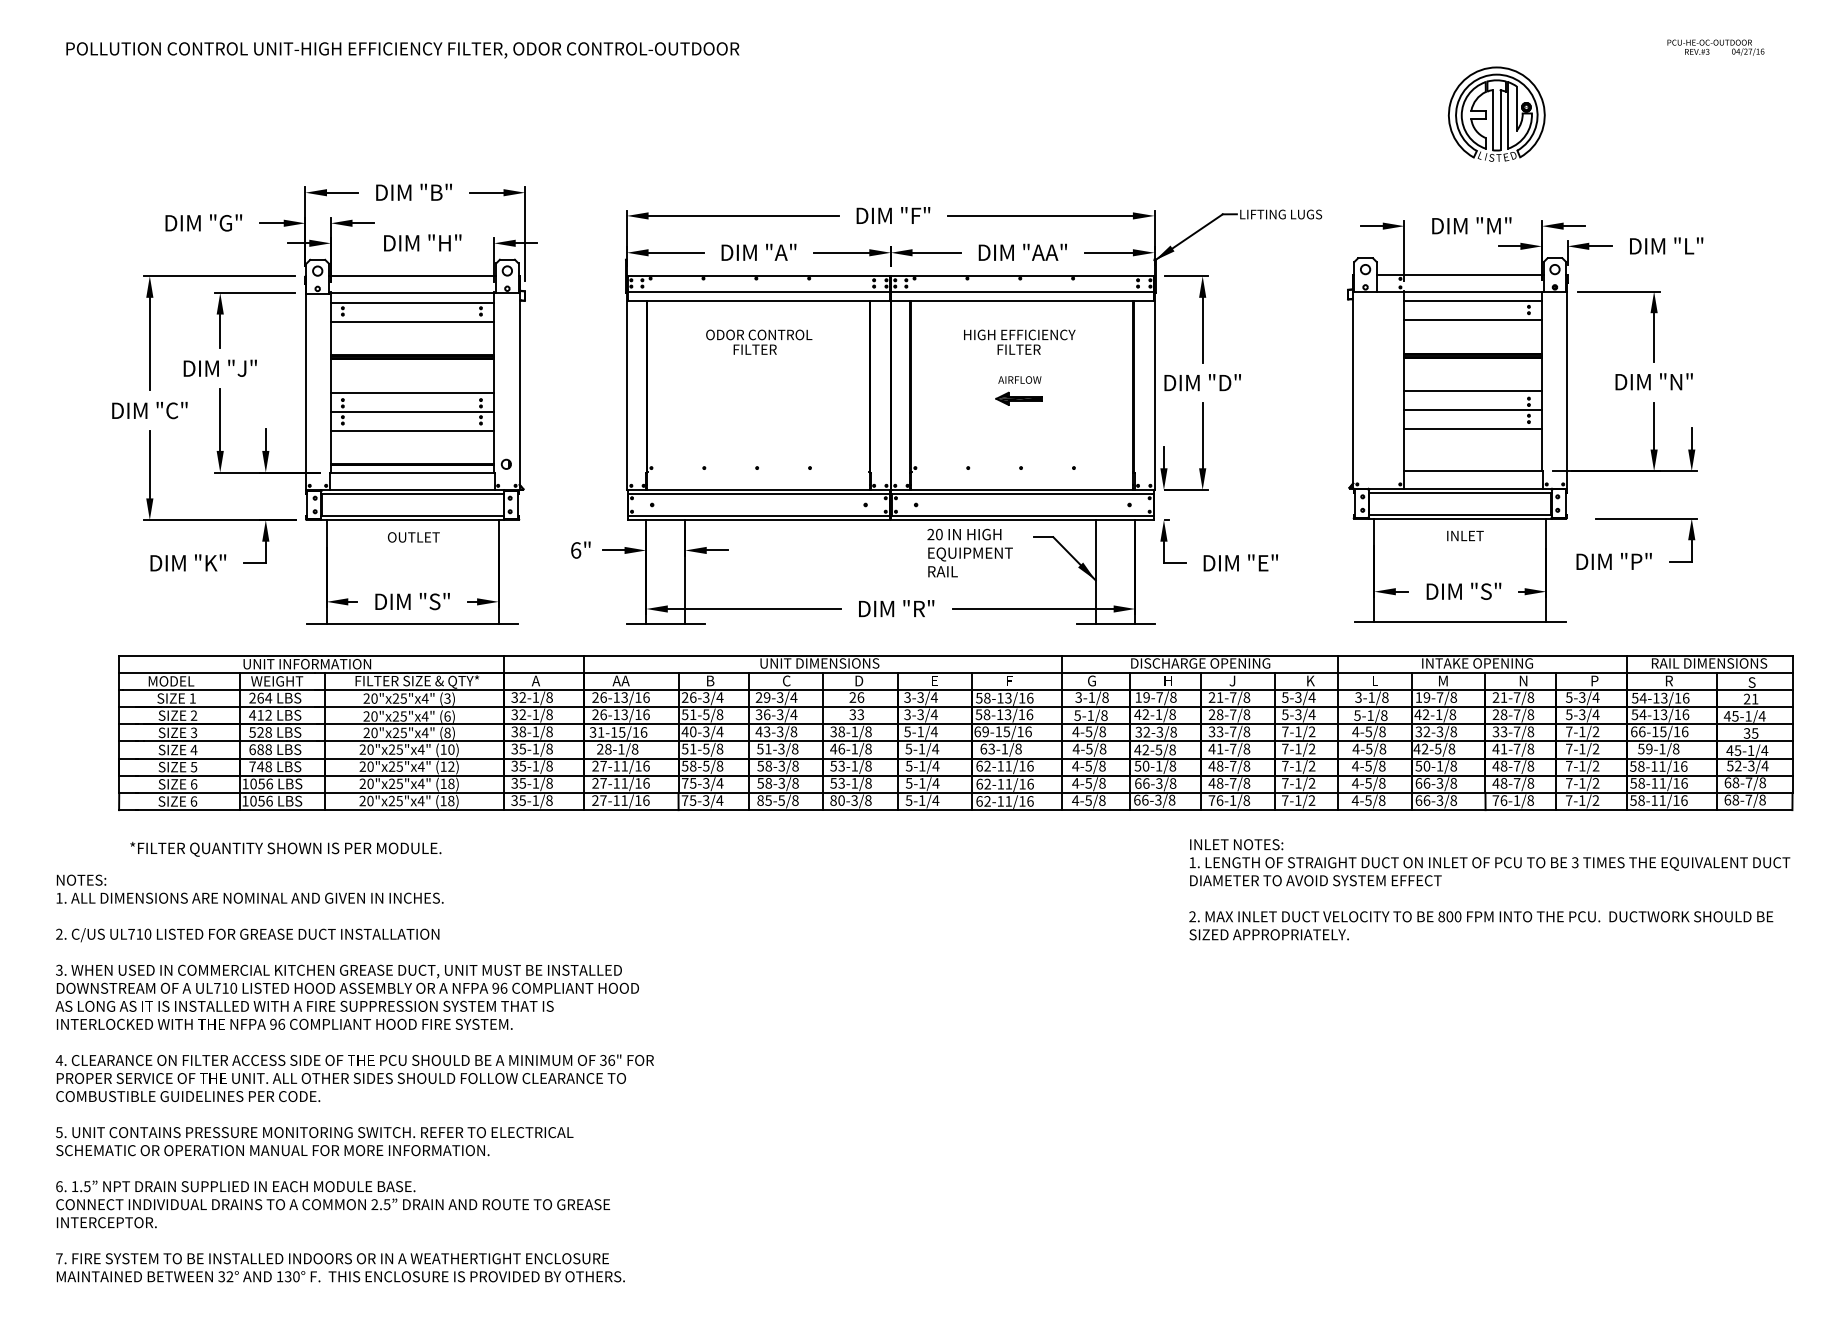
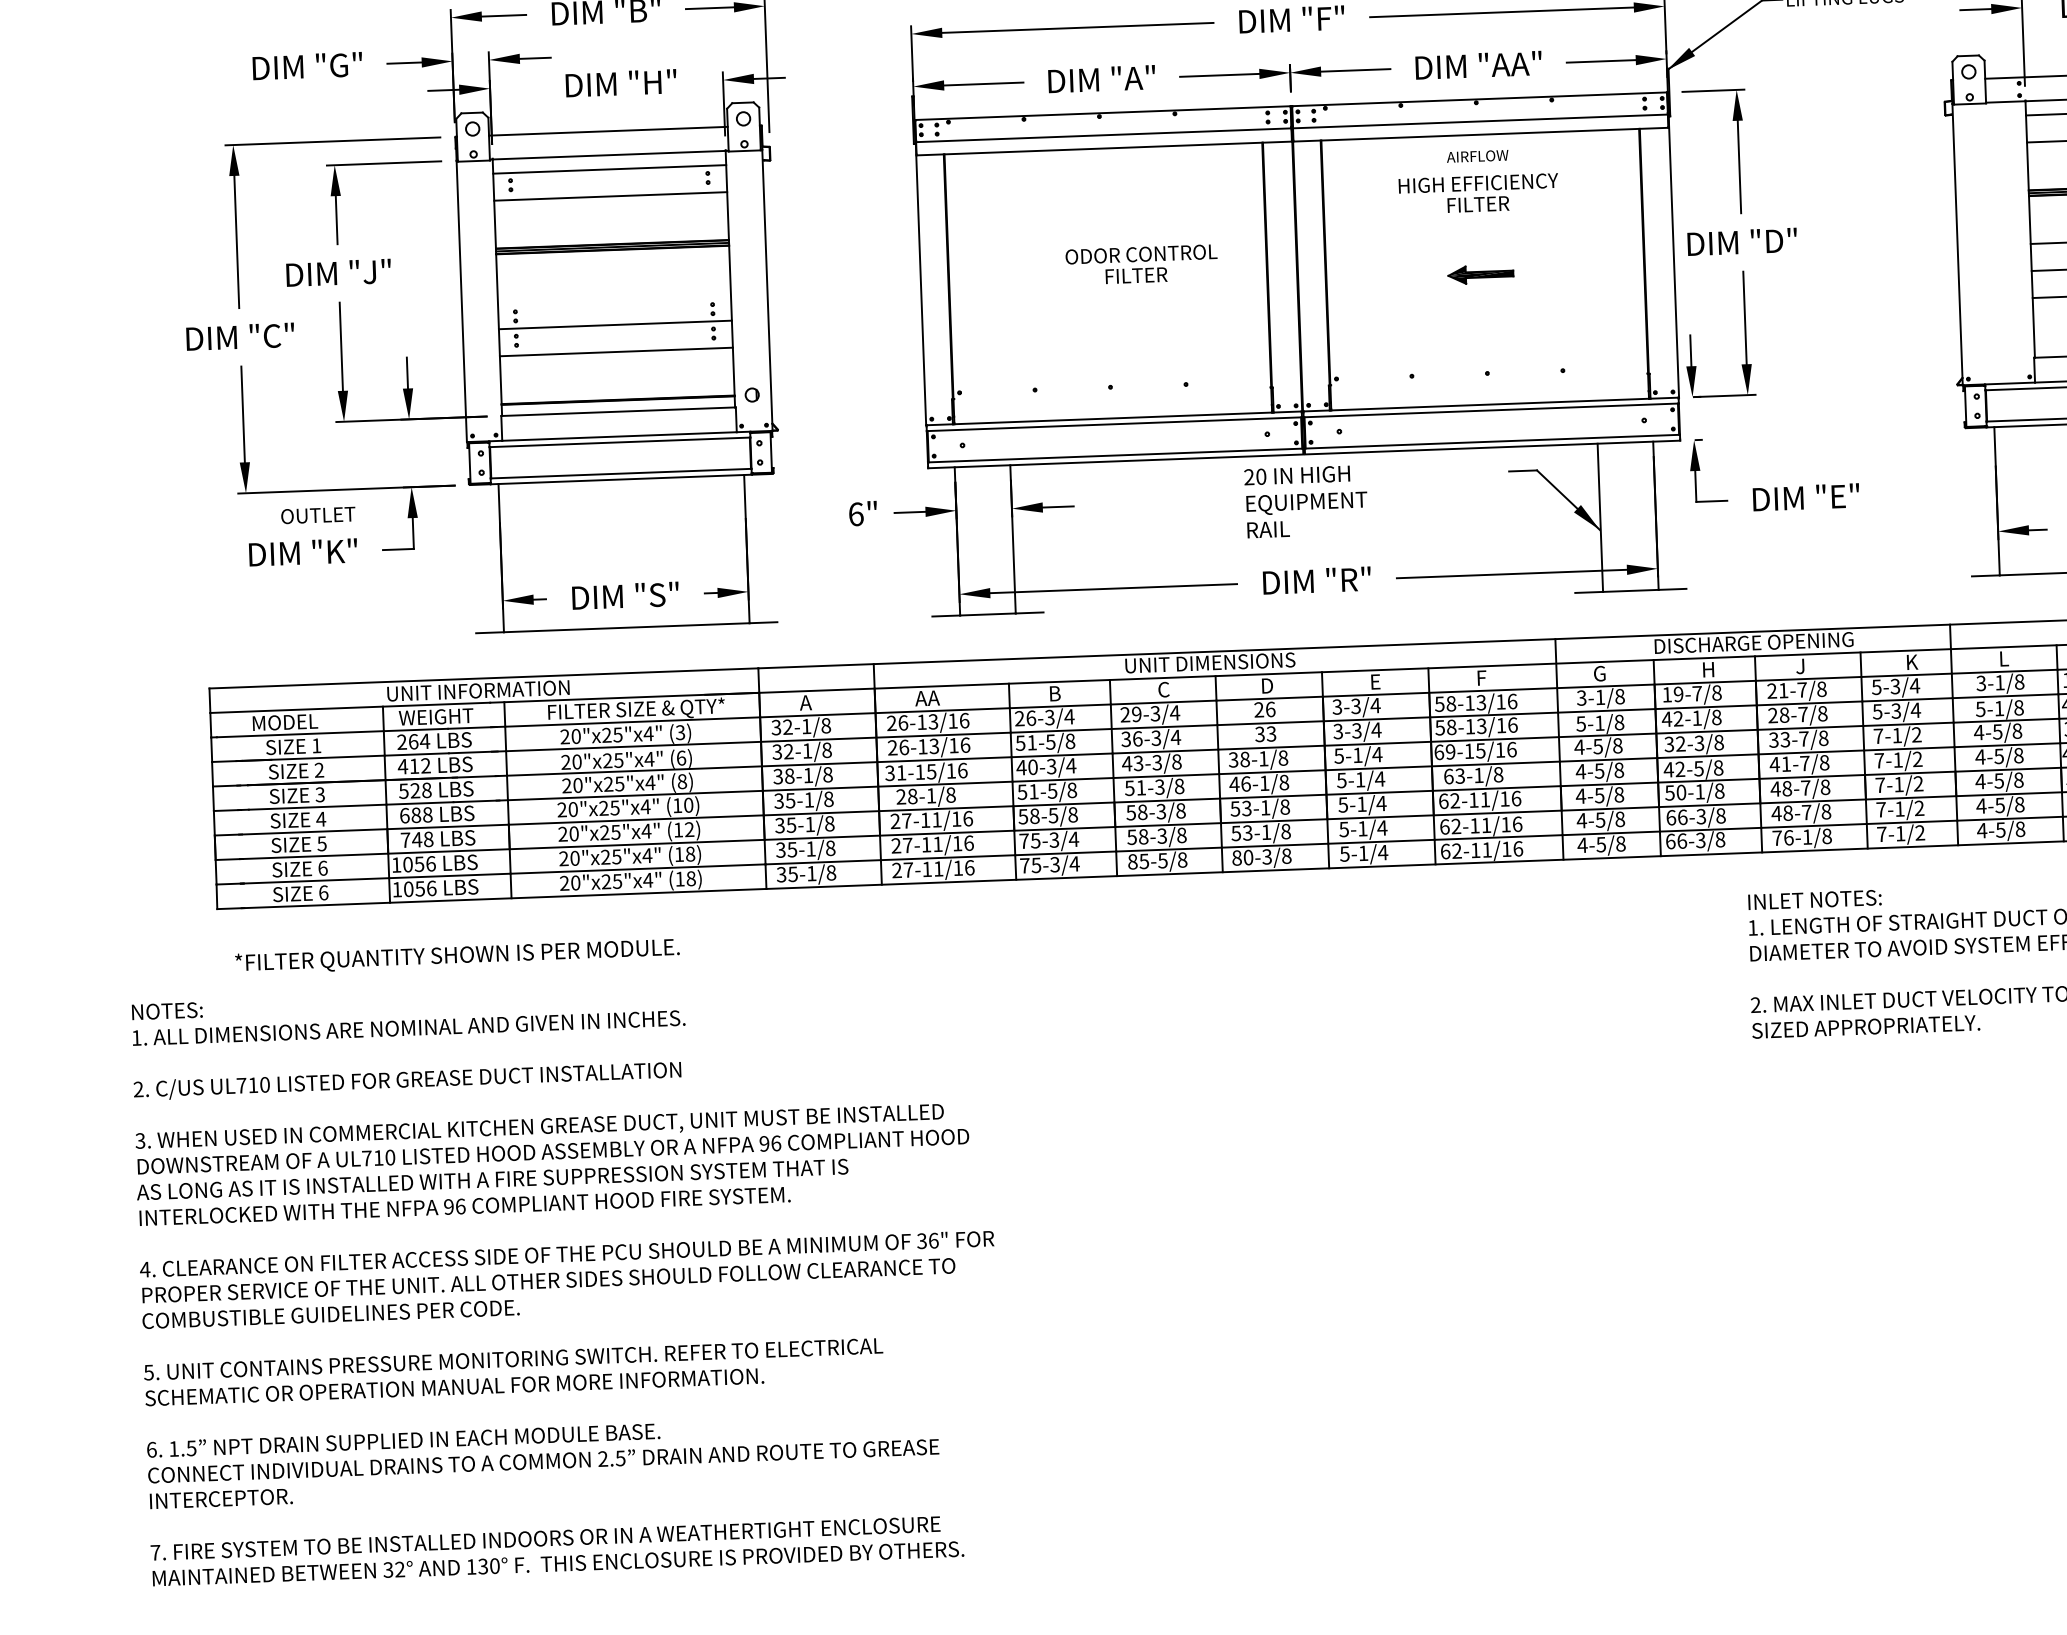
text: (759, 341) -> (1142, 263), moved
text: (1019, 379) -> (1477, 155), moved
line: (412, 392) -> (614, 297), removed
text: (413, 537) -> (317, 515), moved
text: (969, 552) -> (1305, 500), moved

